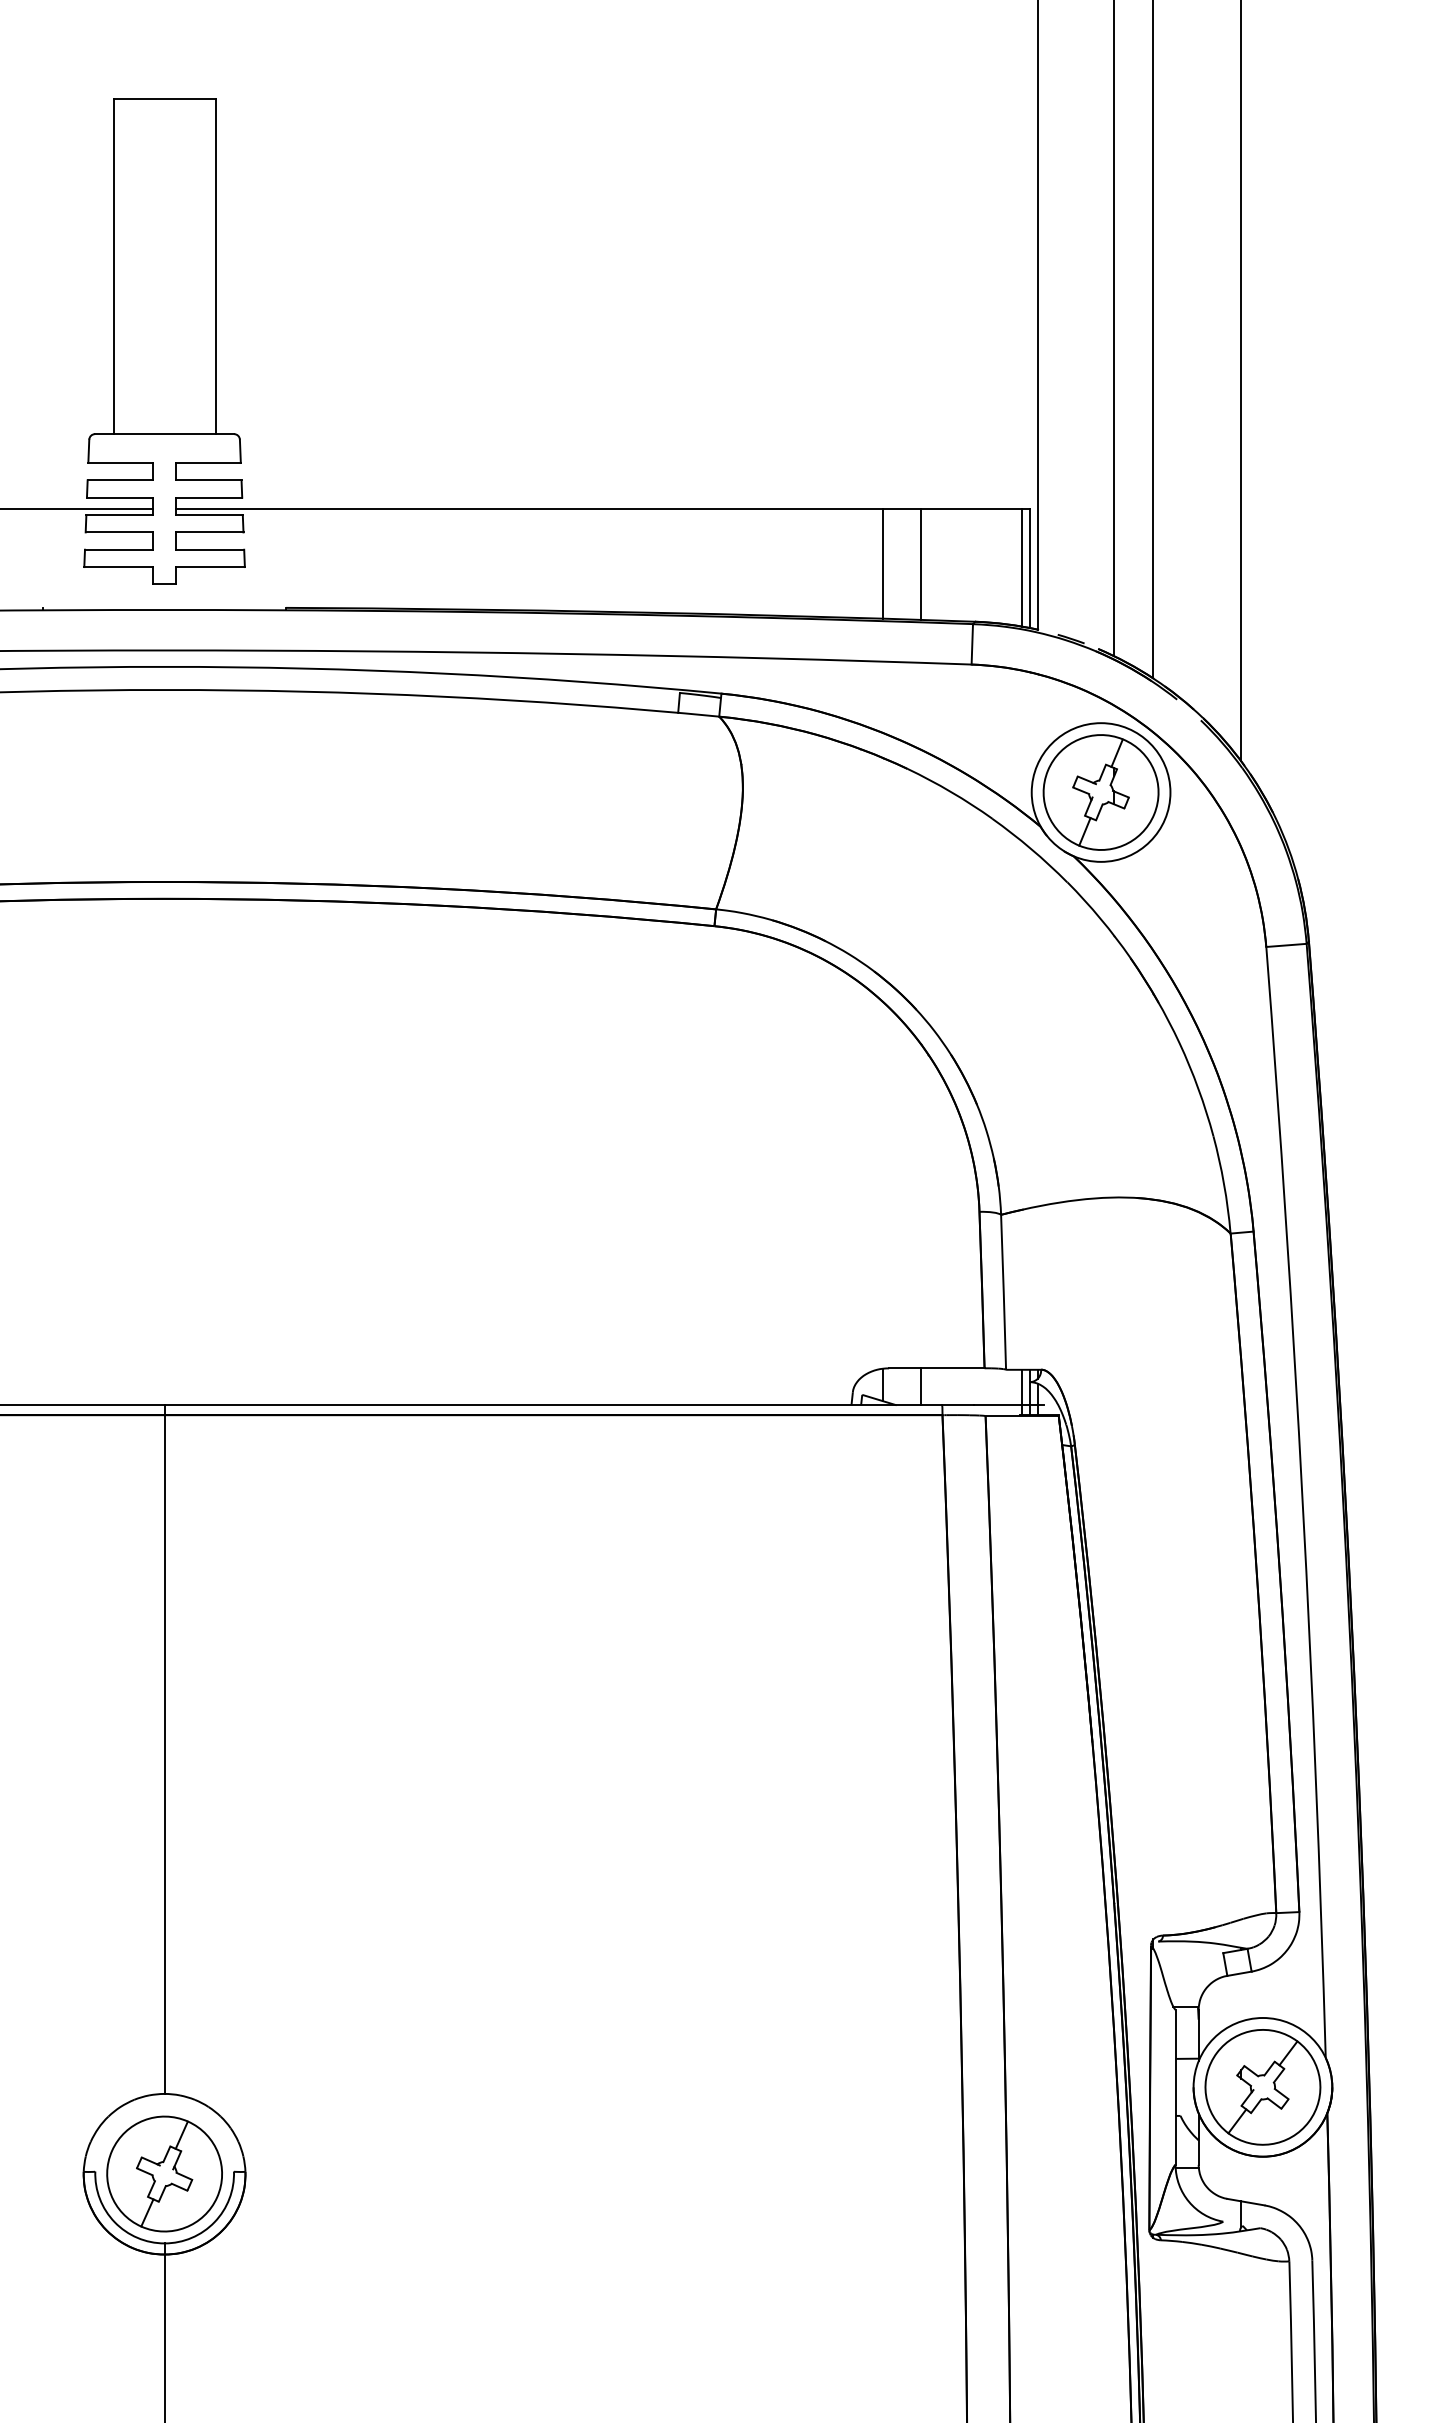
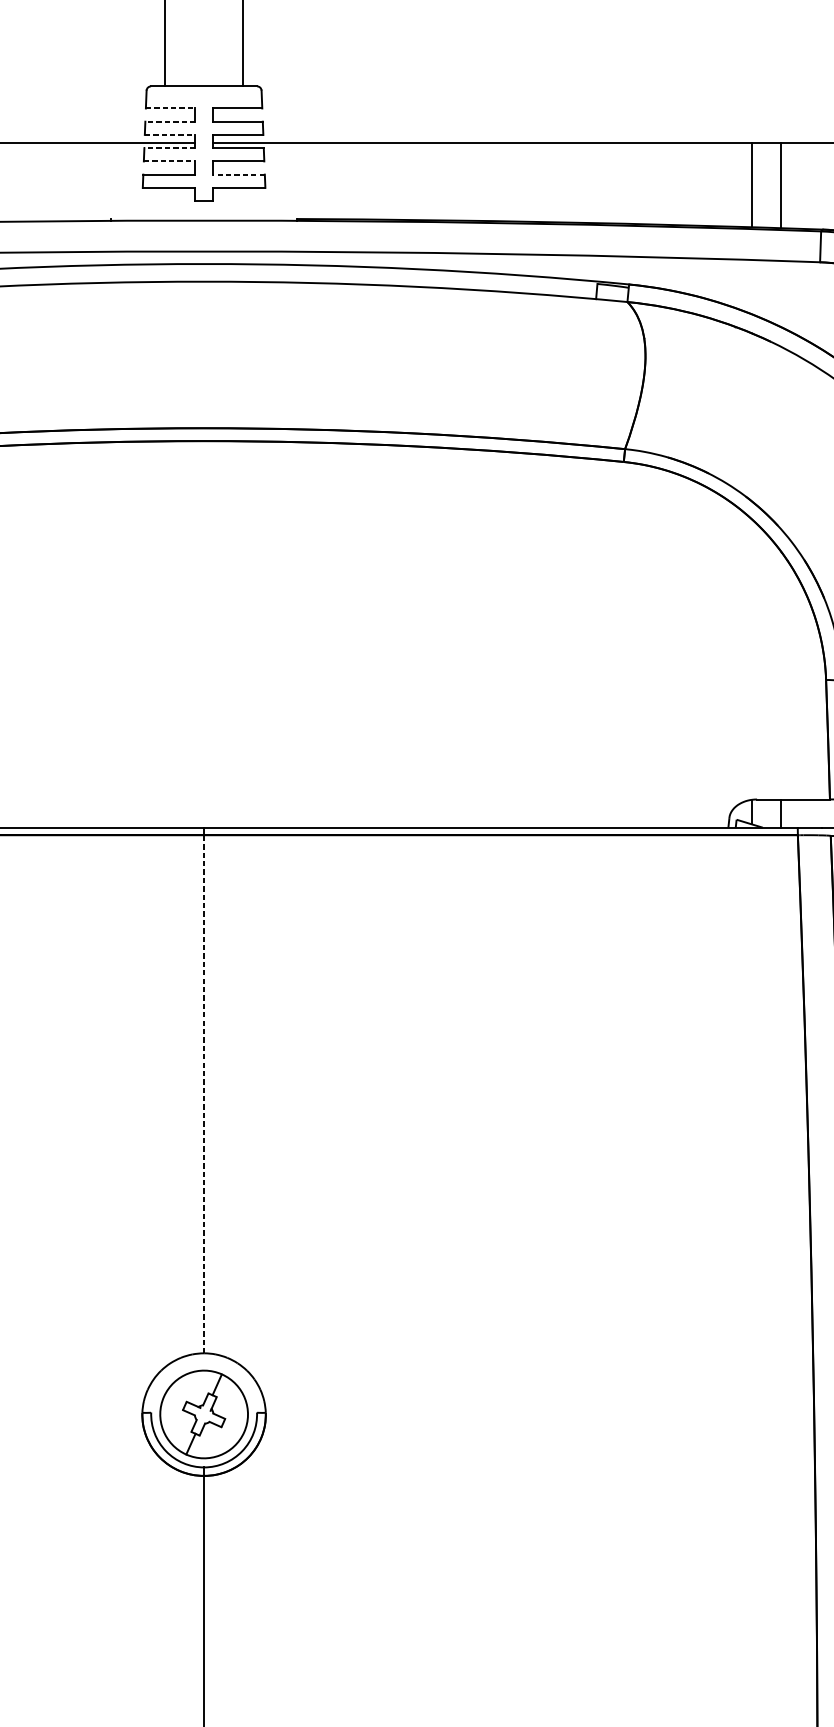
line: (121, 463) -> (171, 108), solid -> dashed
line: (120, 480) -> (170, 121), solid -> dashed
line: (120, 497) -> (170, 134), solid -> dashed
line: (119, 515) -> (169, 148), solid -> dashed
line: (119, 532) -> (169, 161), solid -> dashed
line: (210, 549) -> (239, 174), solid -> dashed
line: (164, 1754) -> (204, 1094), solid -> dashed

